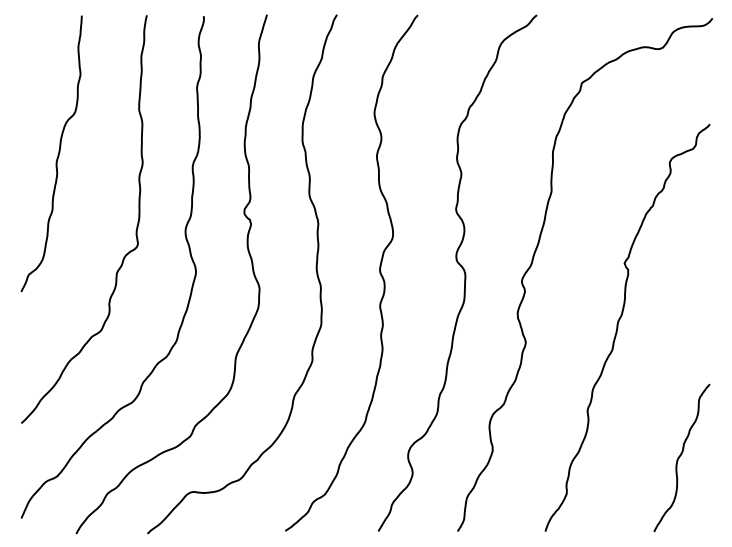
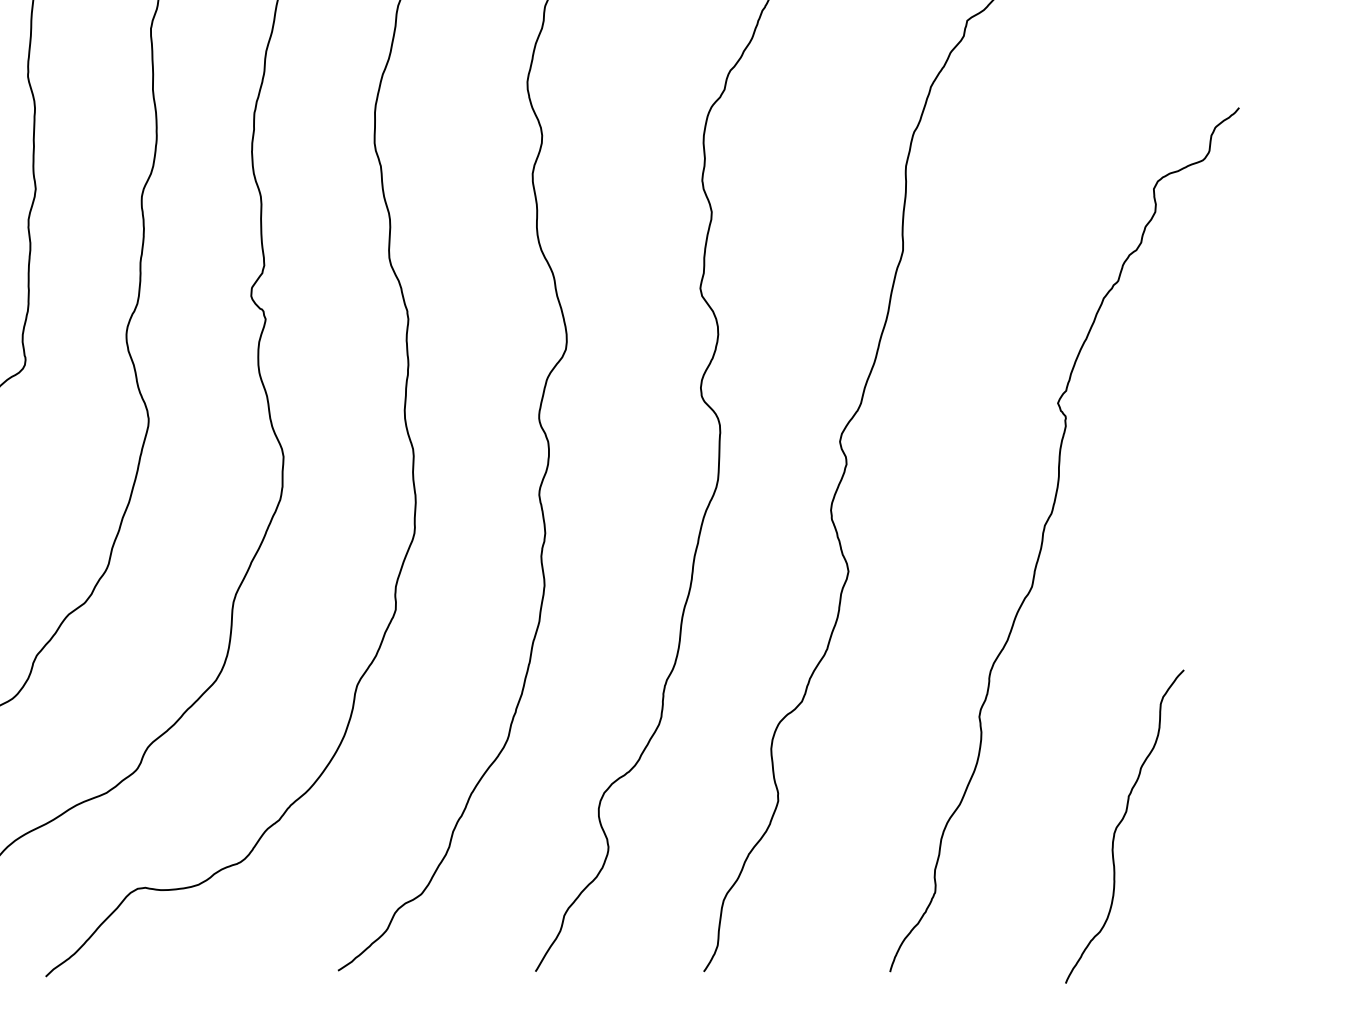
curve: (680, 457) -> (1121, 825), moved

